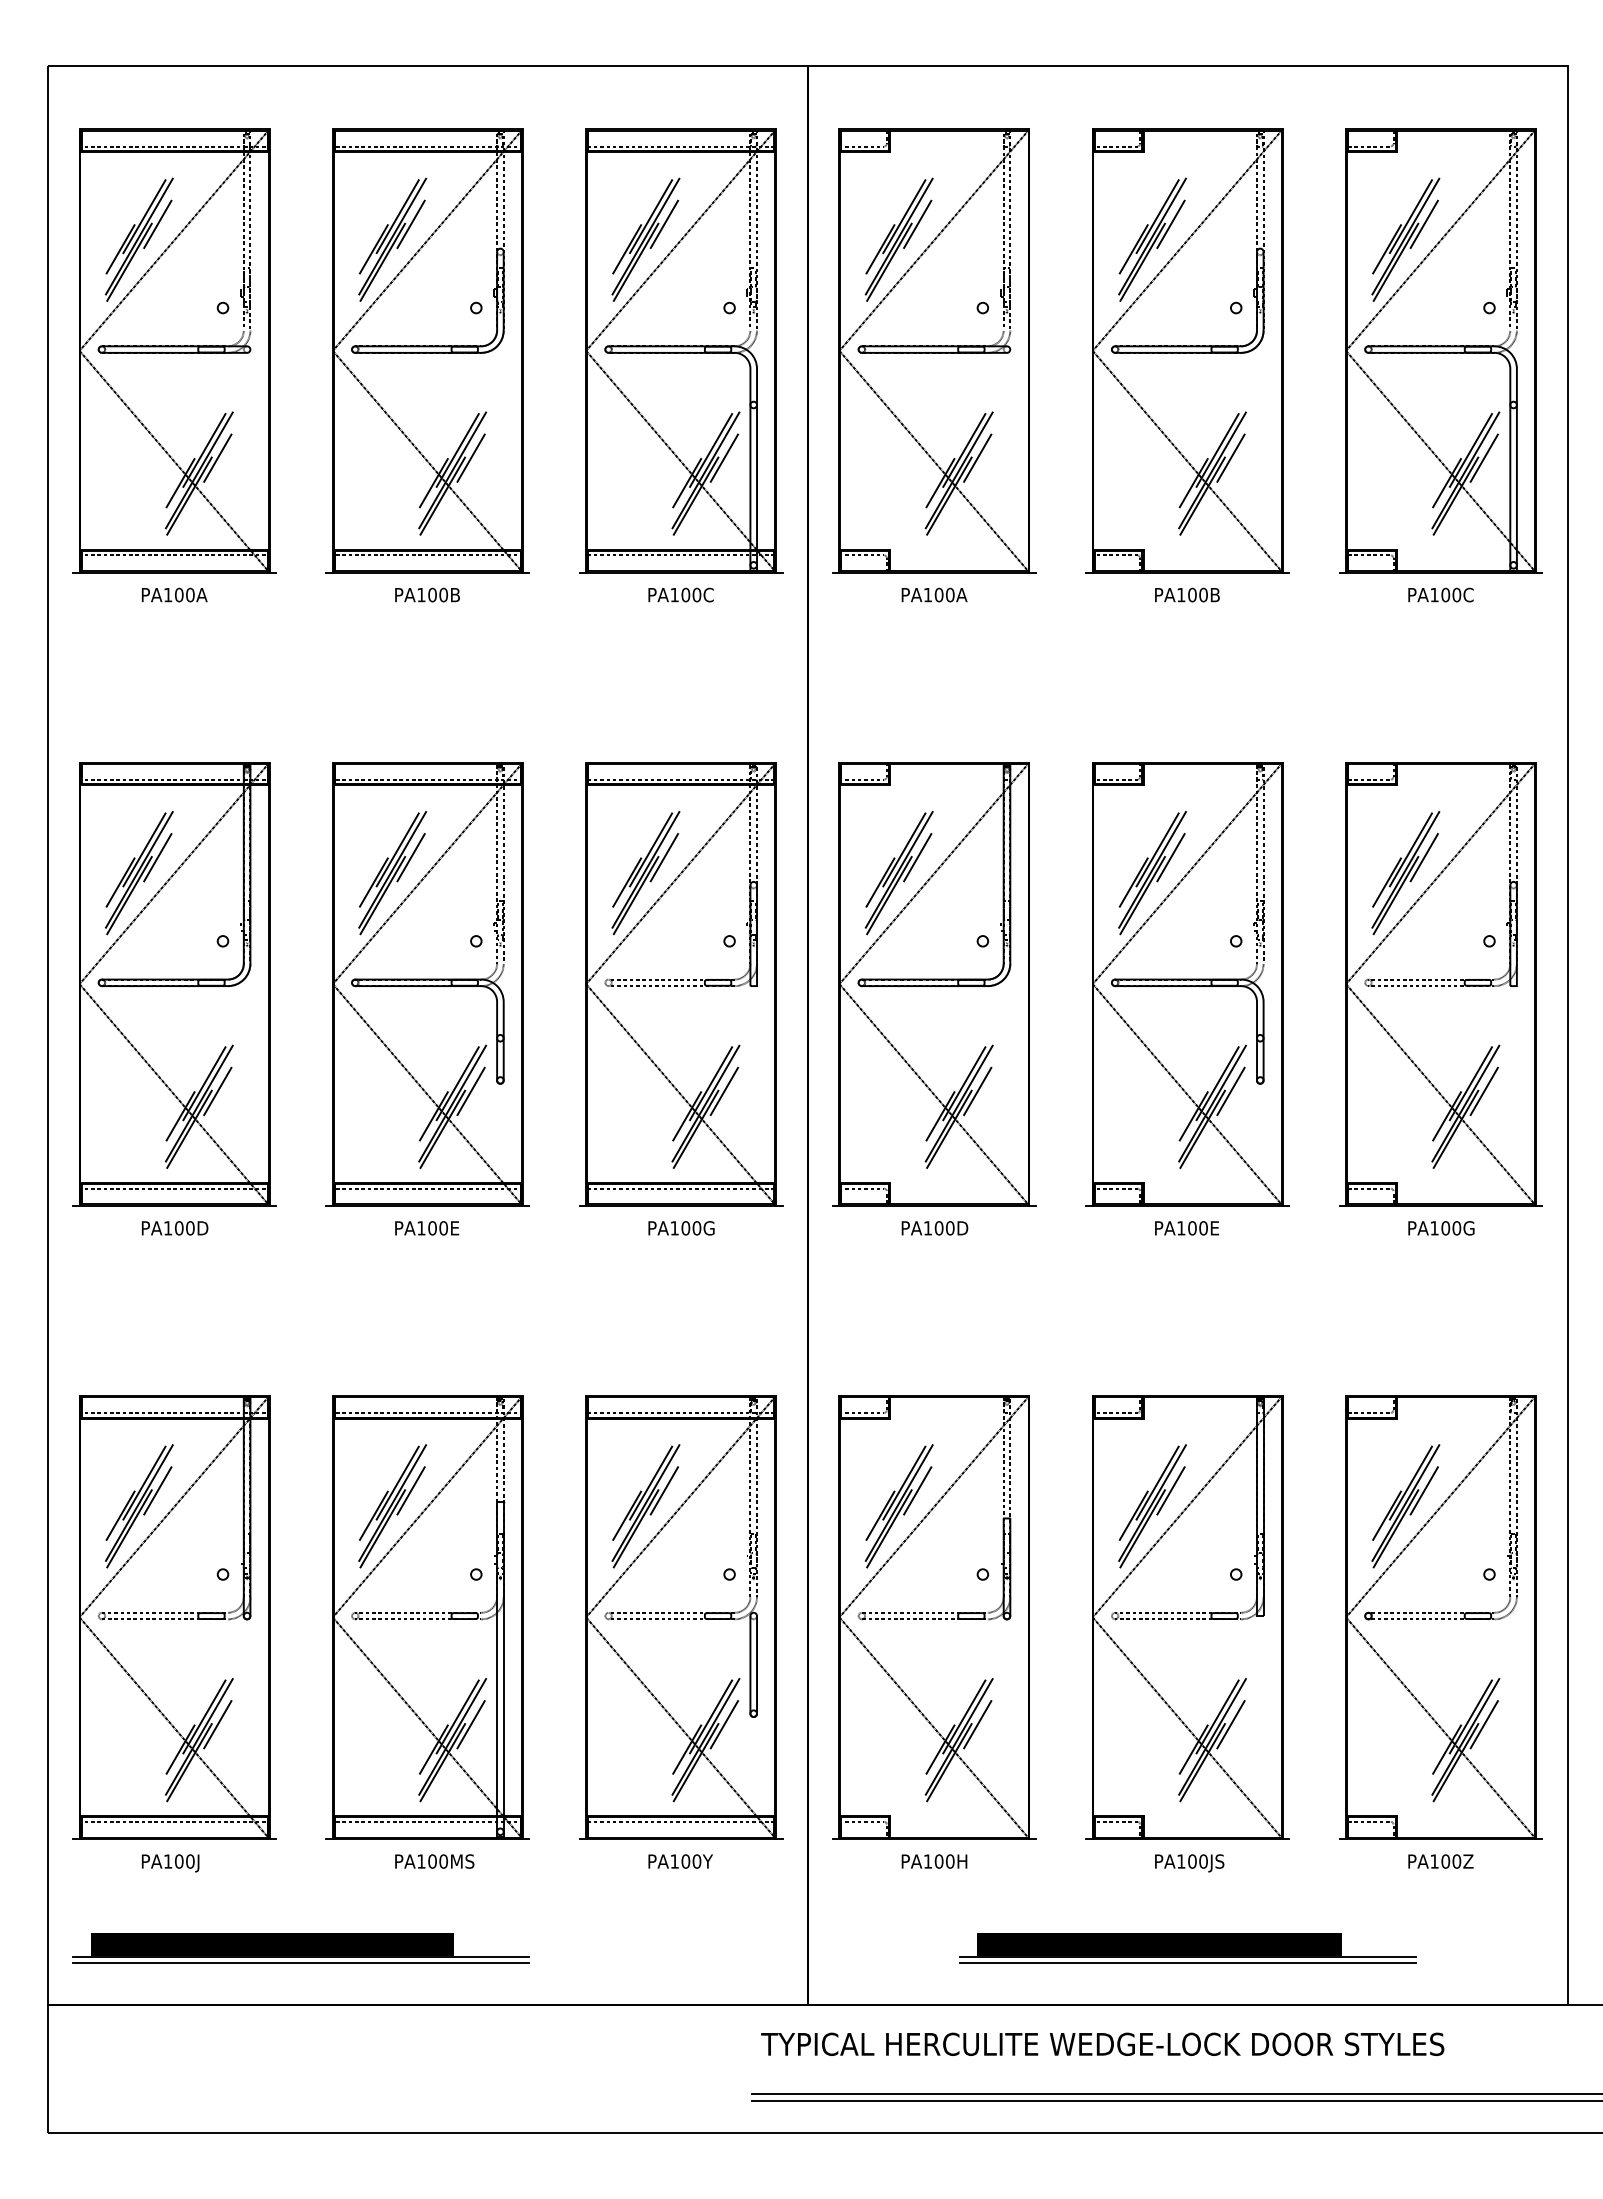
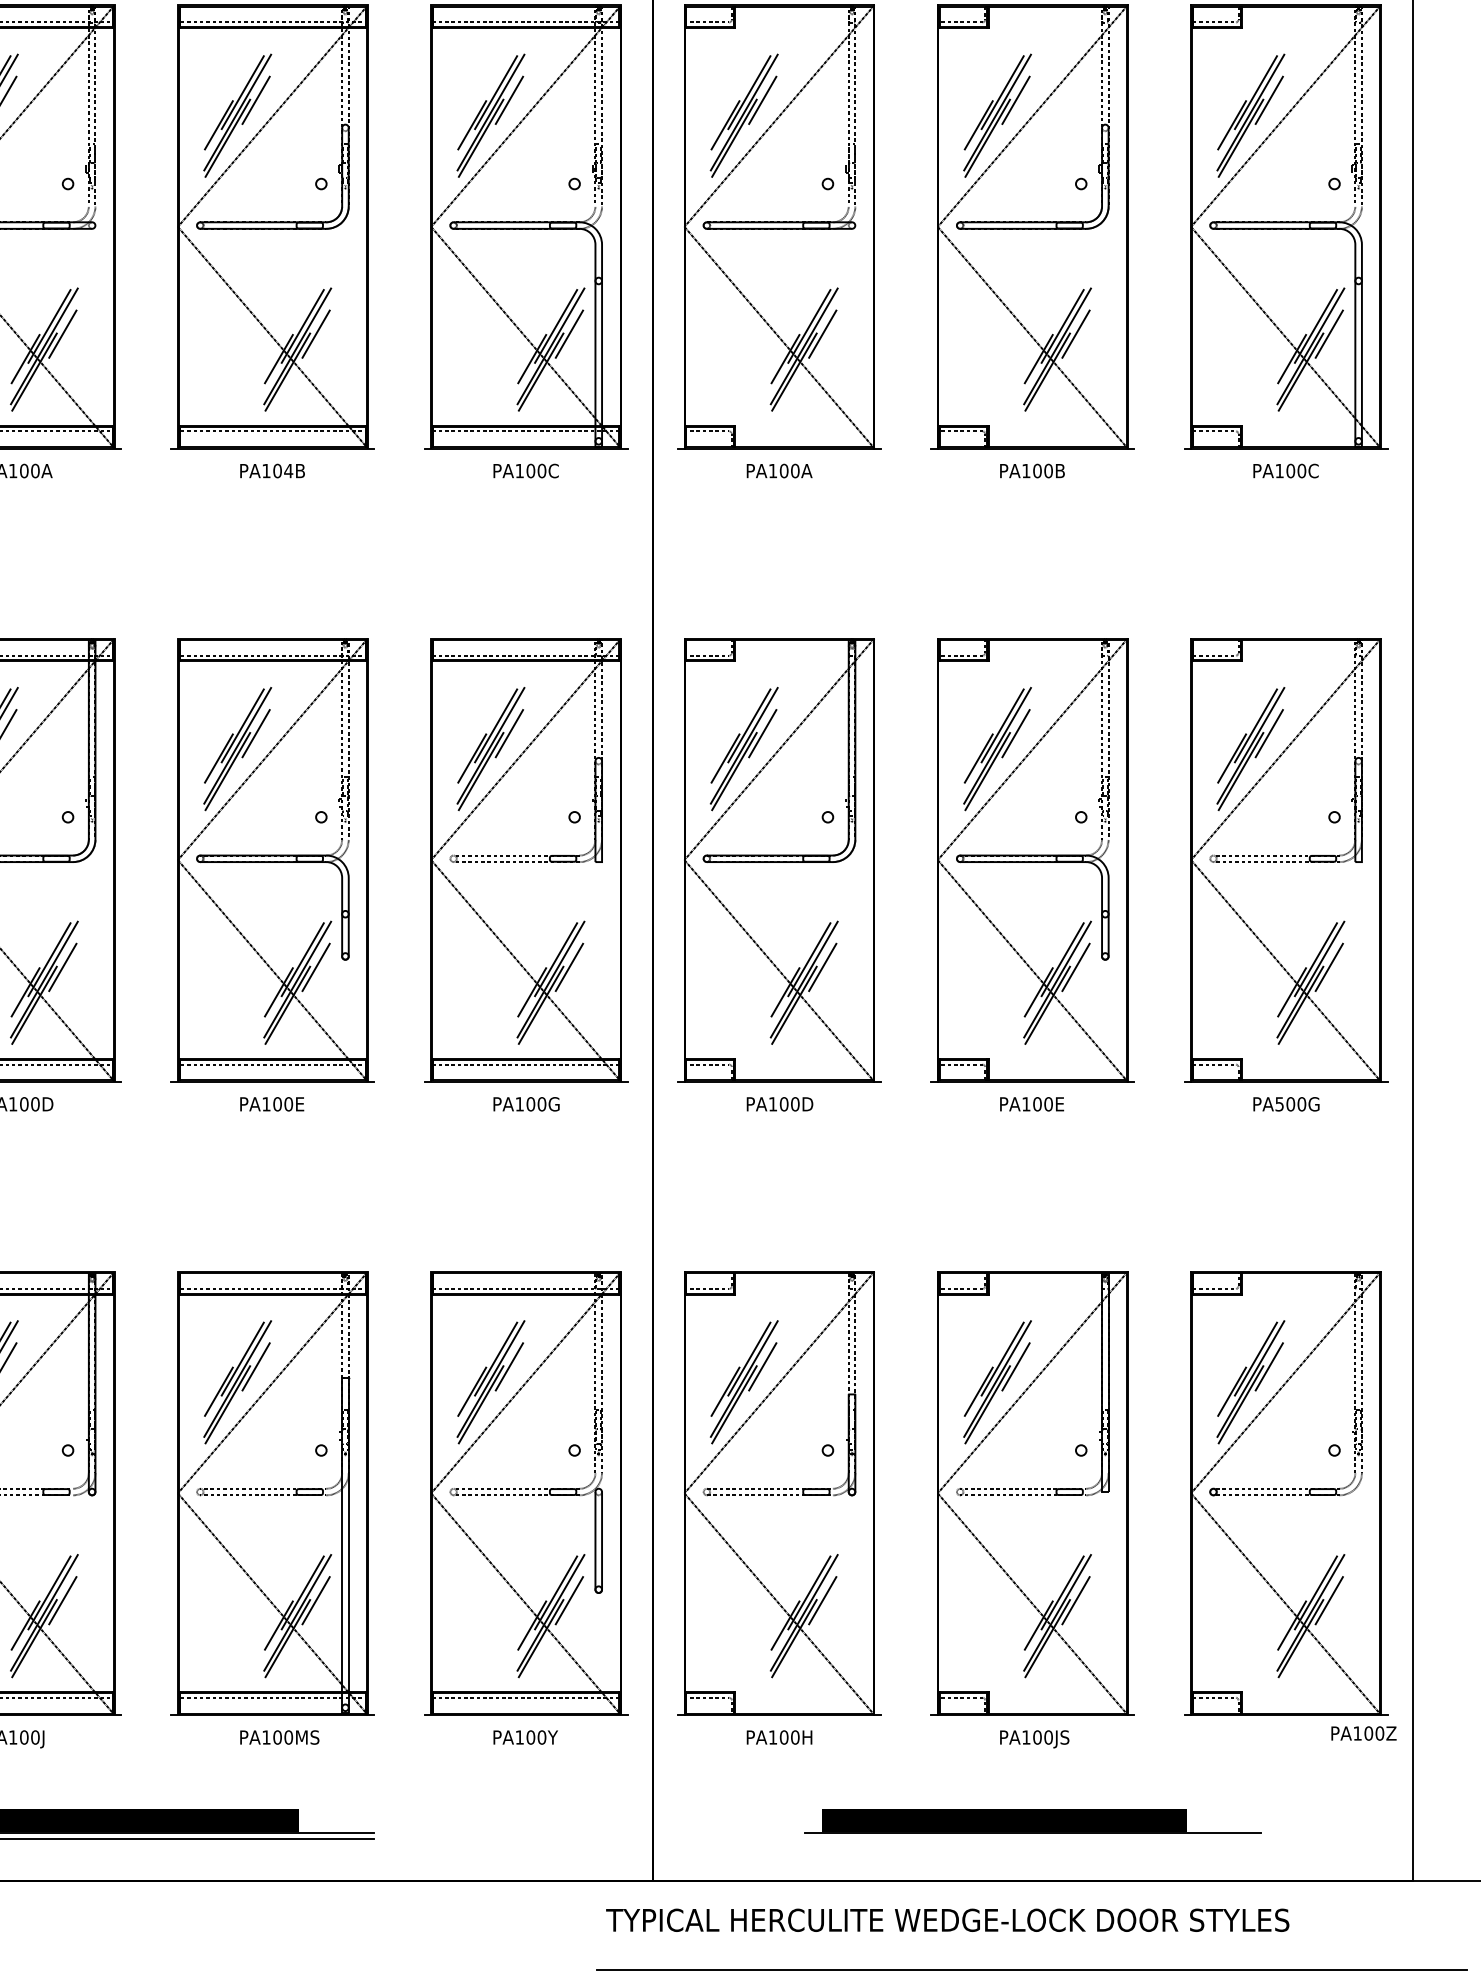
text: (443, 594) -> (288, 470), PA100B -> PA104B
text: (1434, 1228) -> (1279, 1104), PA100G -> PA500G
text: (1440, 1861) -> (1363, 1733), moved
line: (1187, 1962) -> (1032, 1838), removed

